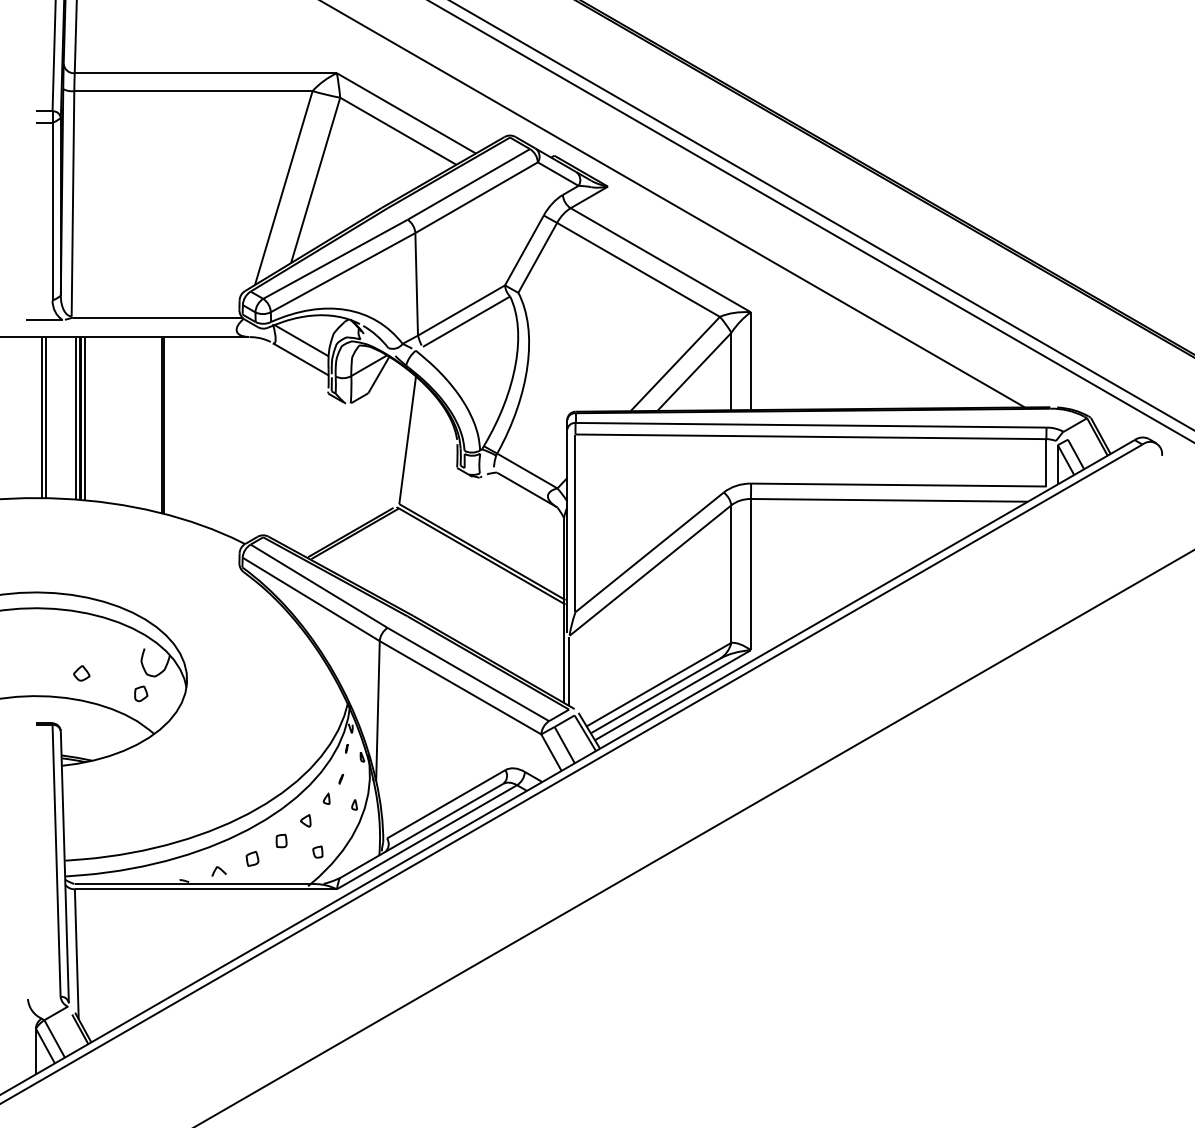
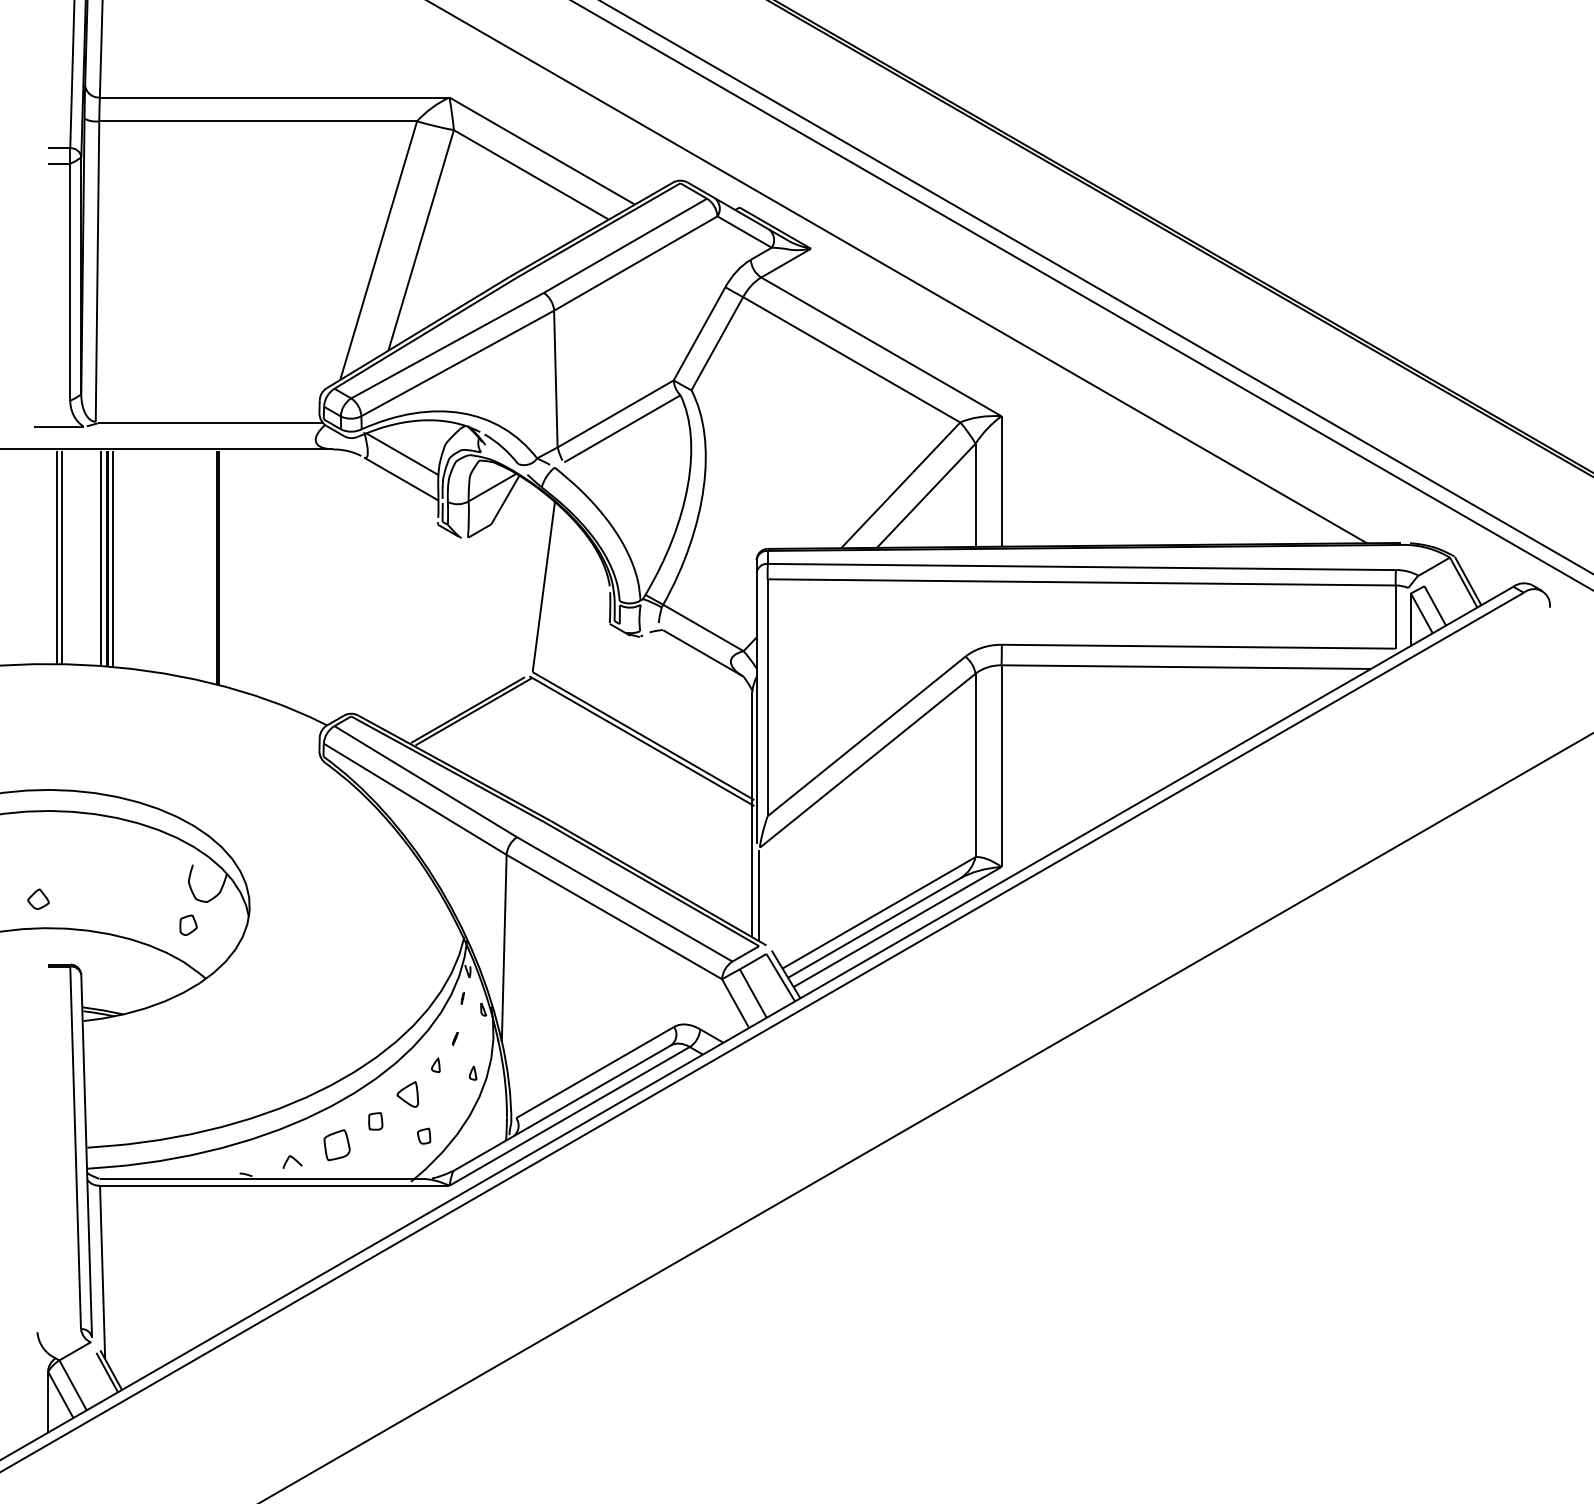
part: (81, 673) -> (38, 899), moved
part: (305, 820) -> (407, 1094), size x1.6
part: (252, 858) -> (336, 1144), size x1.6

